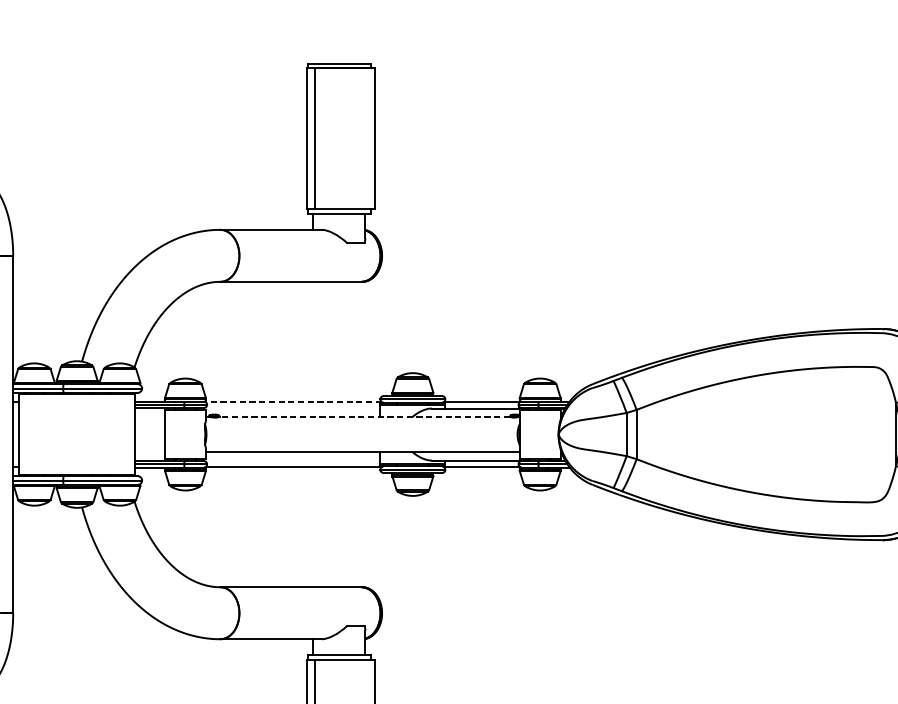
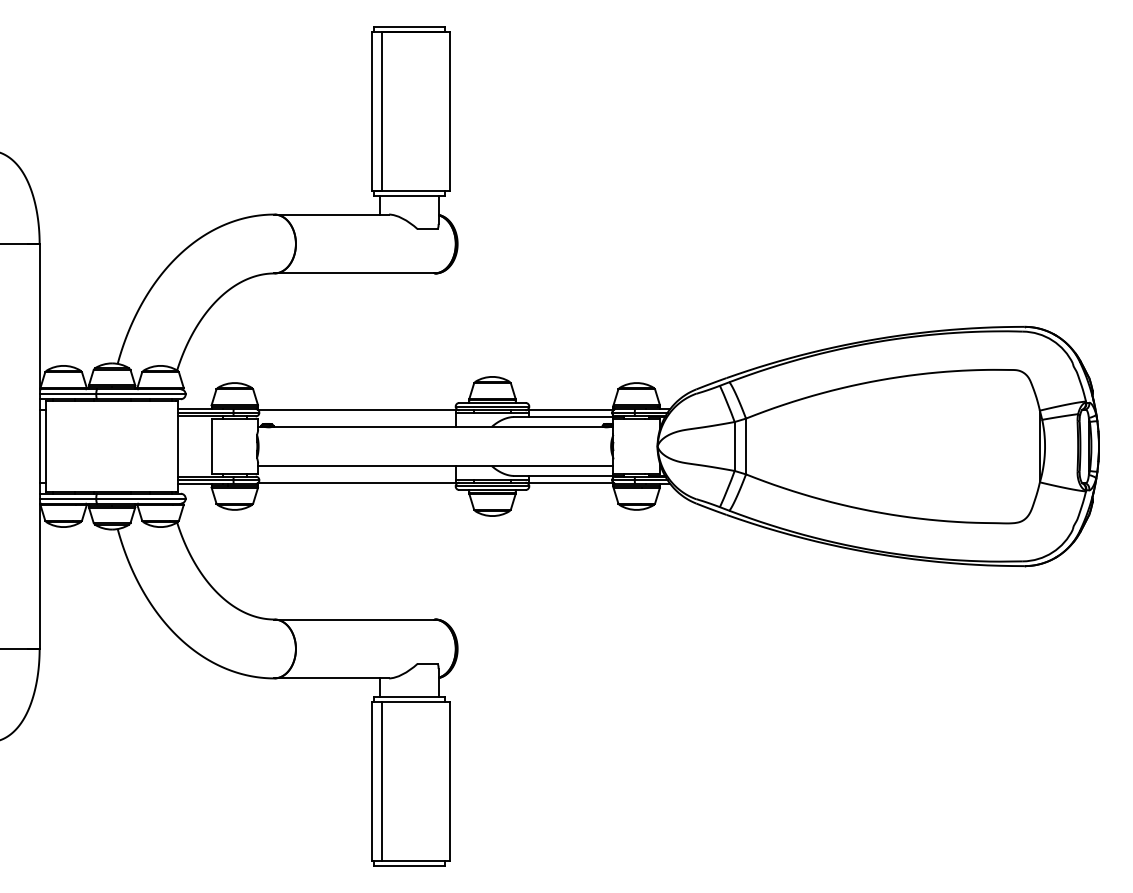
line: (293, 401) -> (357, 409), dashed -> solid
line: (365, 416) -> (438, 426), dashed -> solid

